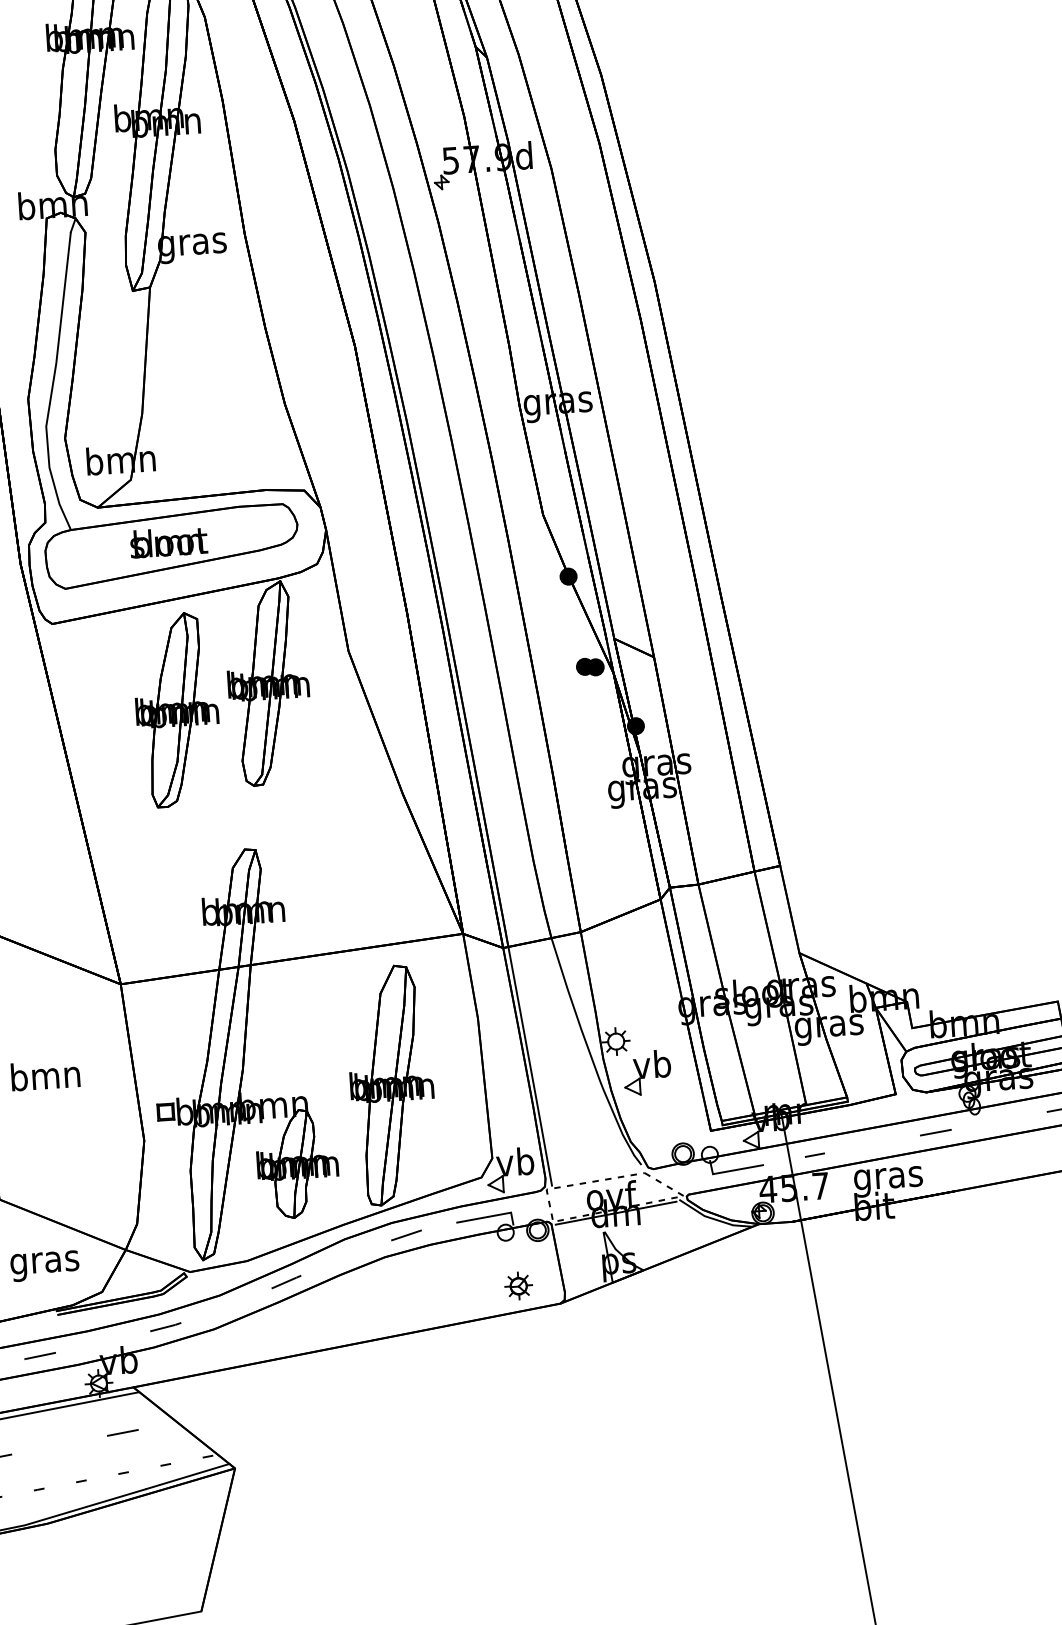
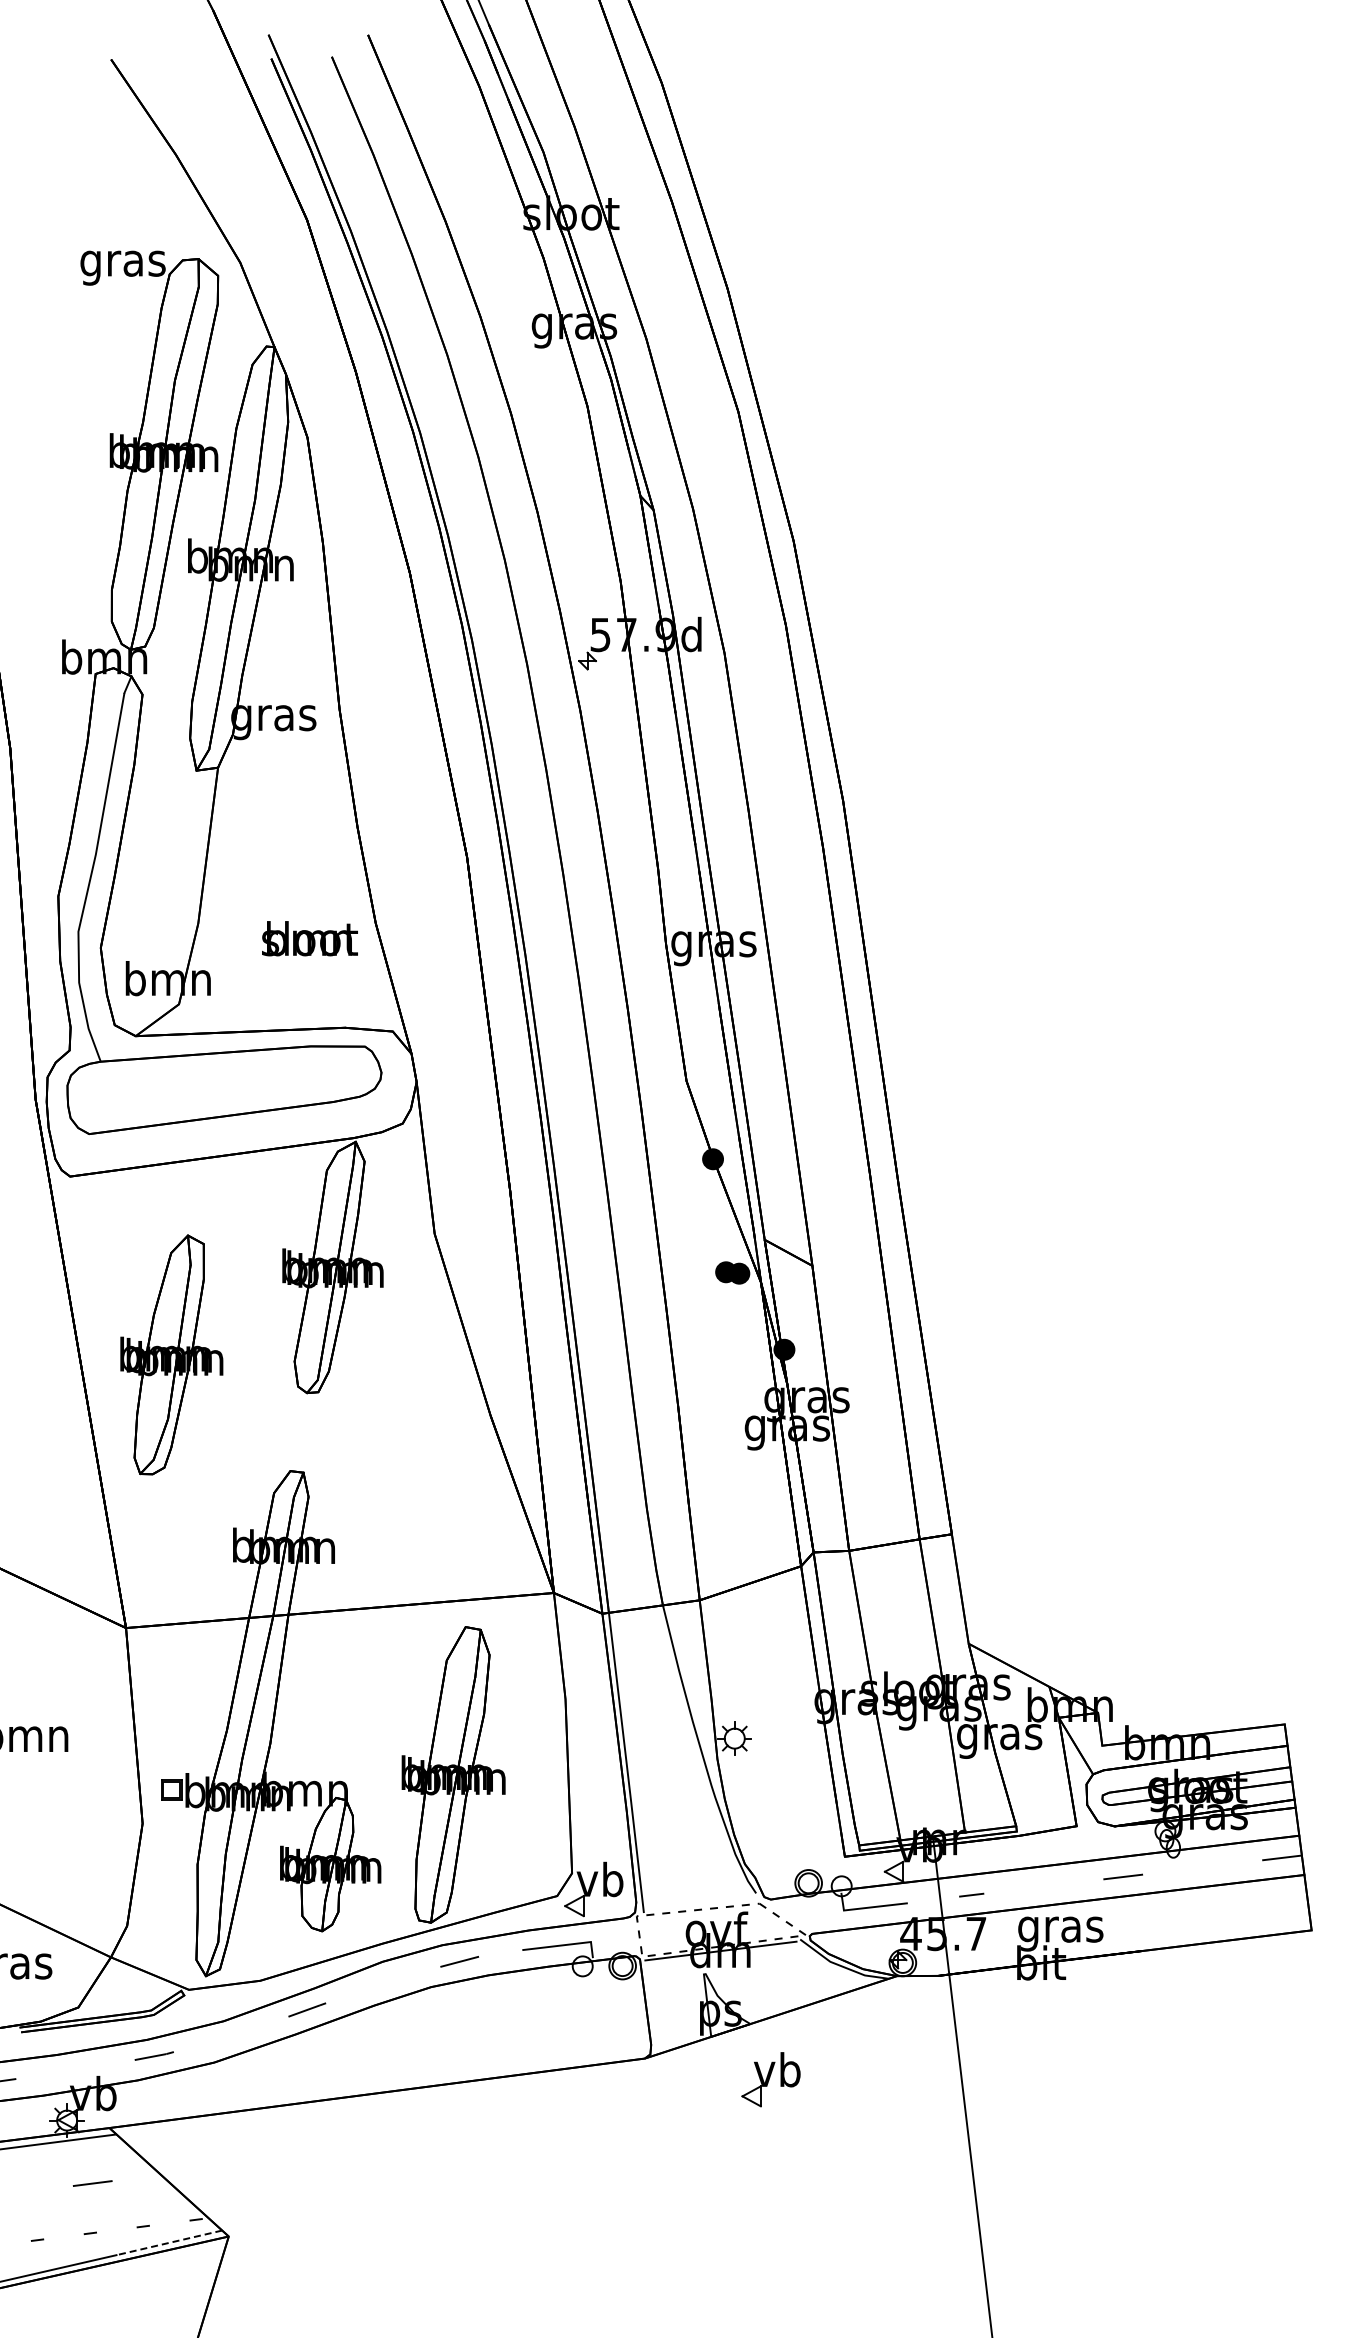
text: (168, 542) -> (309, 938), moved
part: (176, 709) -> (171, 1354), moved
part: (647, 1072) -> (770, 2079), moved
part: (518, 1286) -> (594, 2033), removed
line: (187, 1476) -> (169, 2242), solid -> dashed

